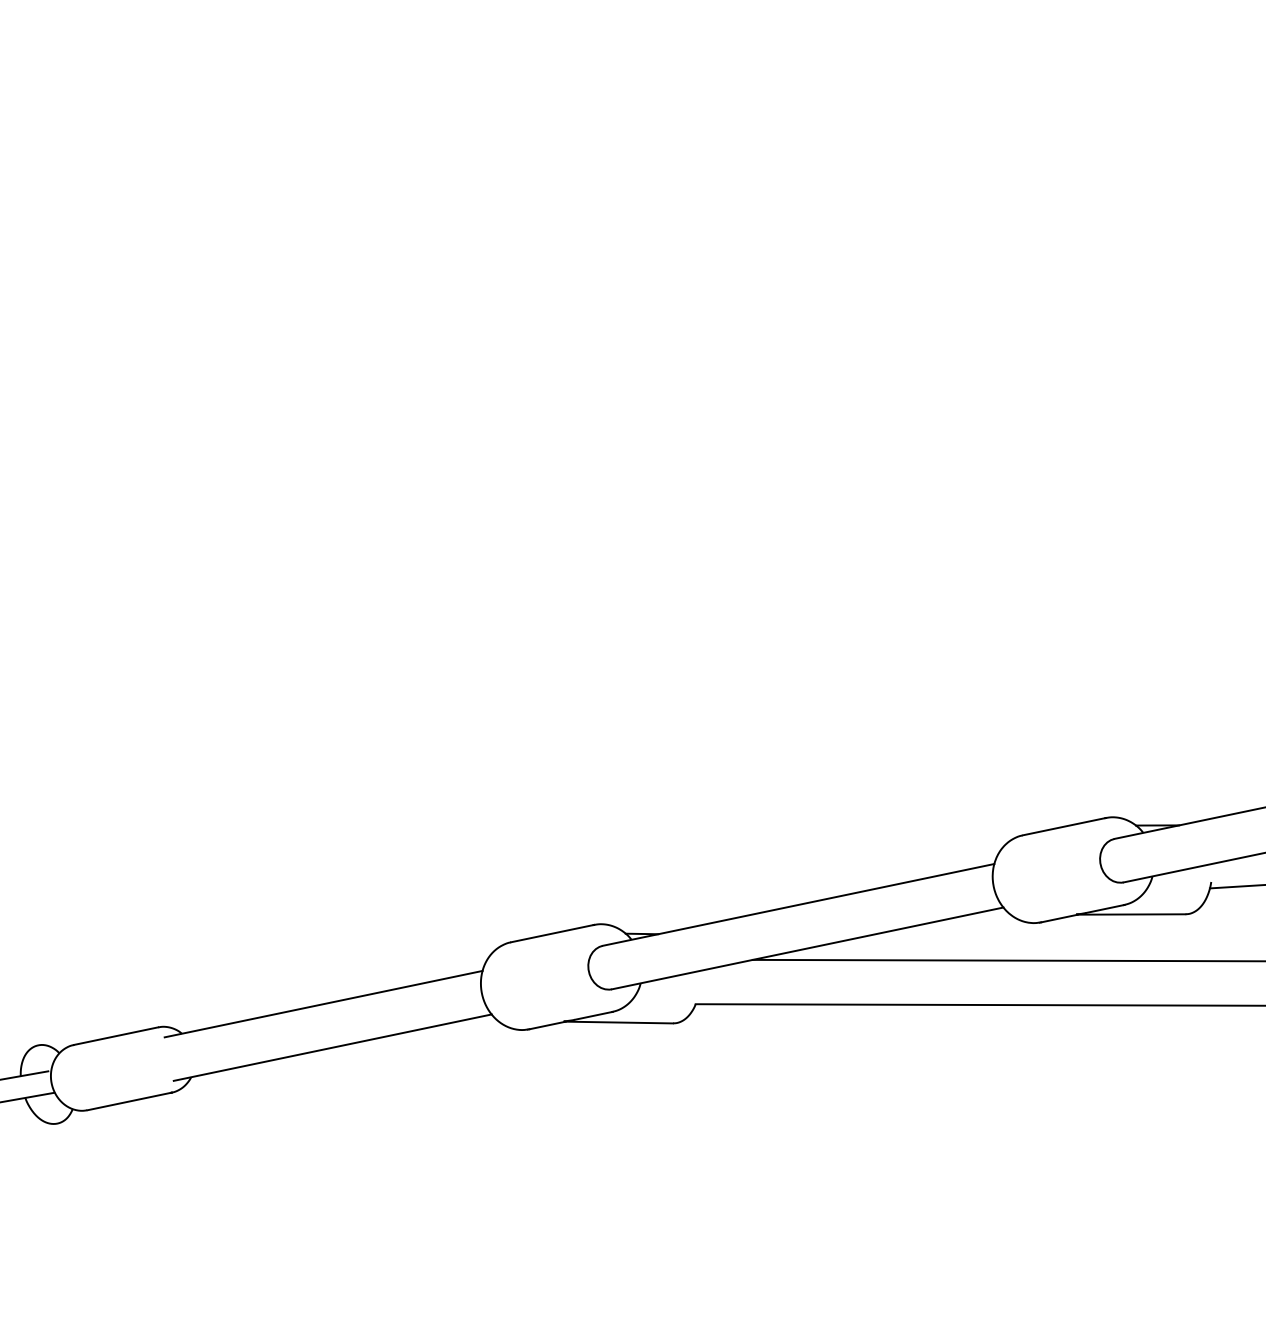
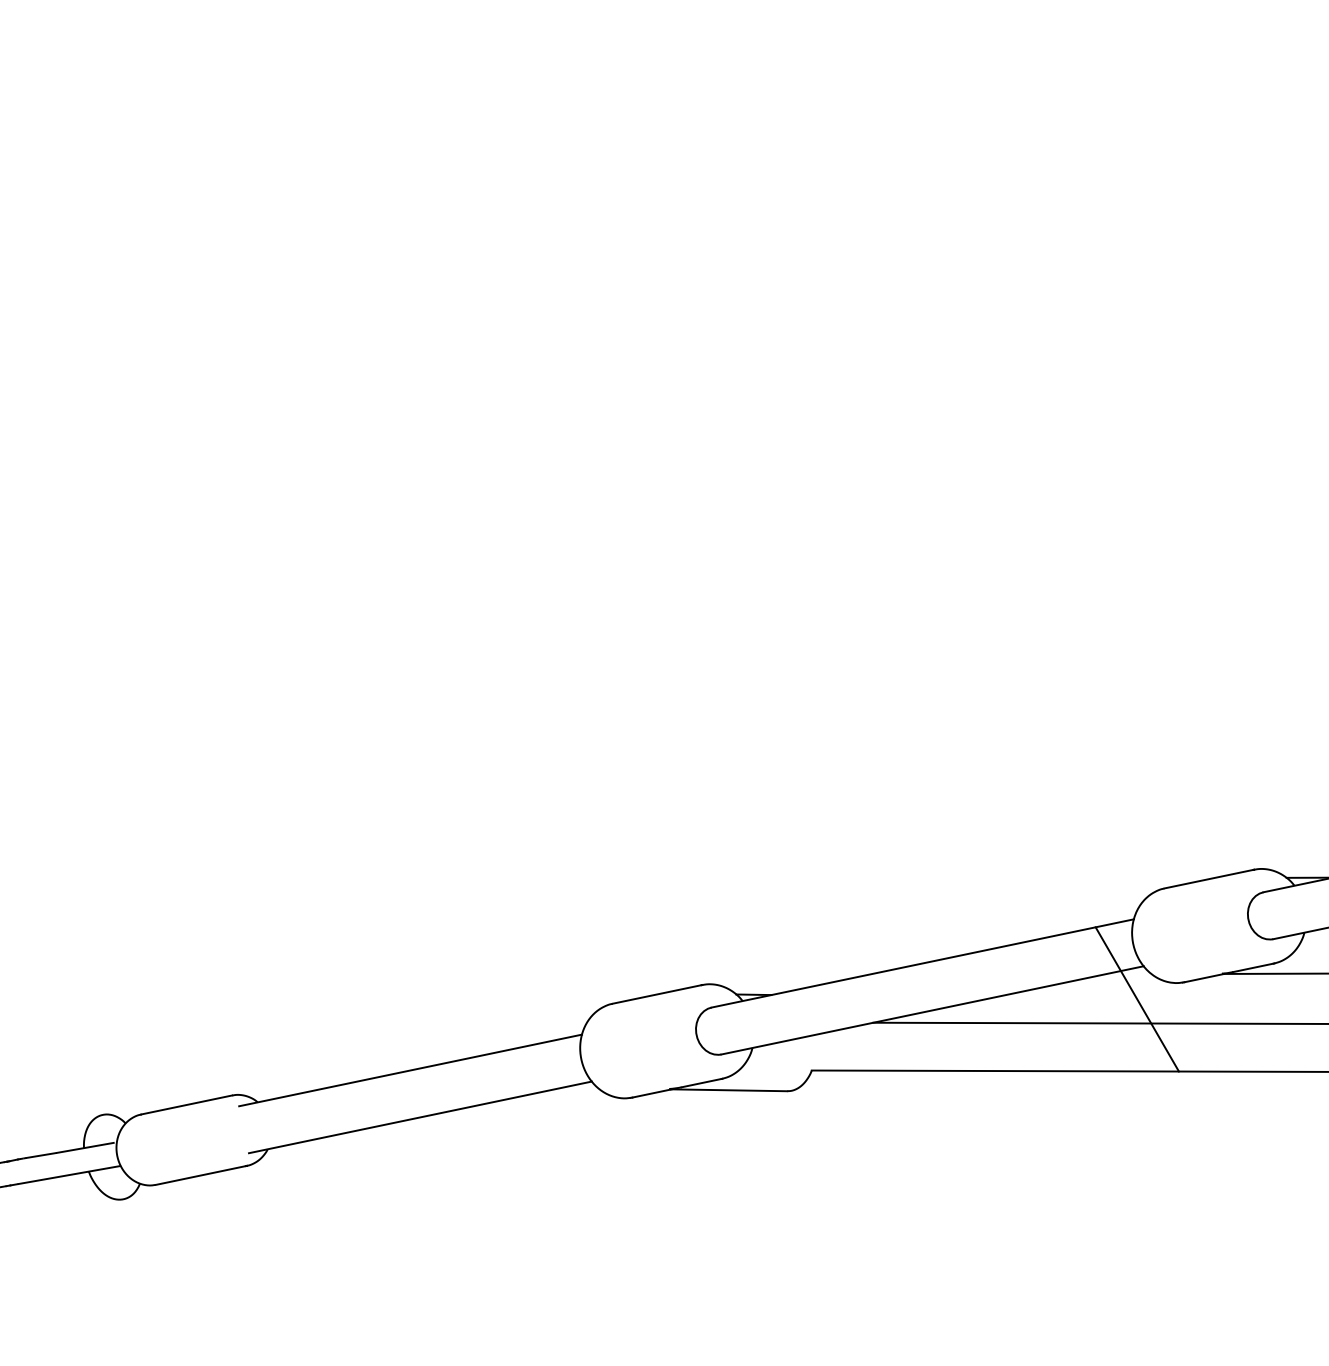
line: (997, 938) -> (1137, 999), added

